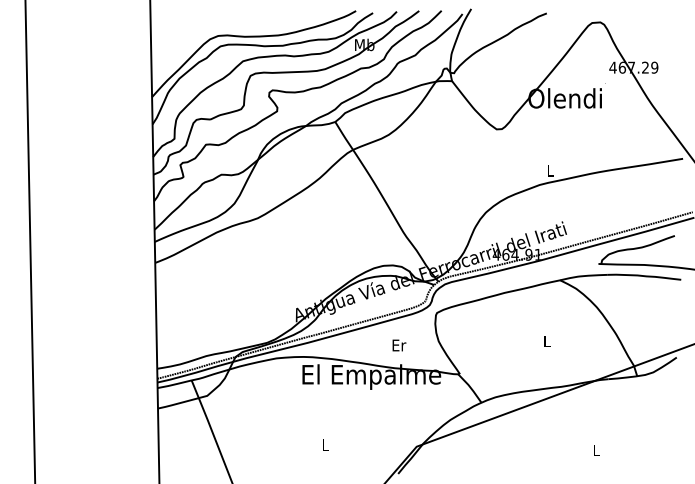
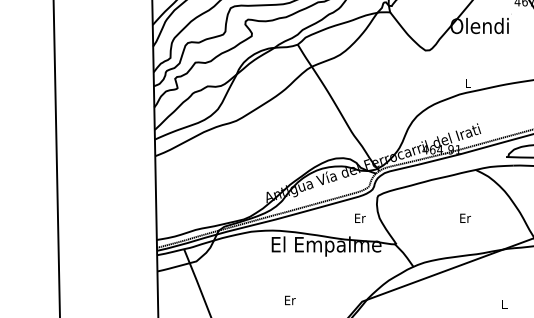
text: (547, 341) -> (465, 218), L -> Er
text: (399, 345) -> (360, 218), moved
text: (325, 445) -> (290, 300), L -> Er

